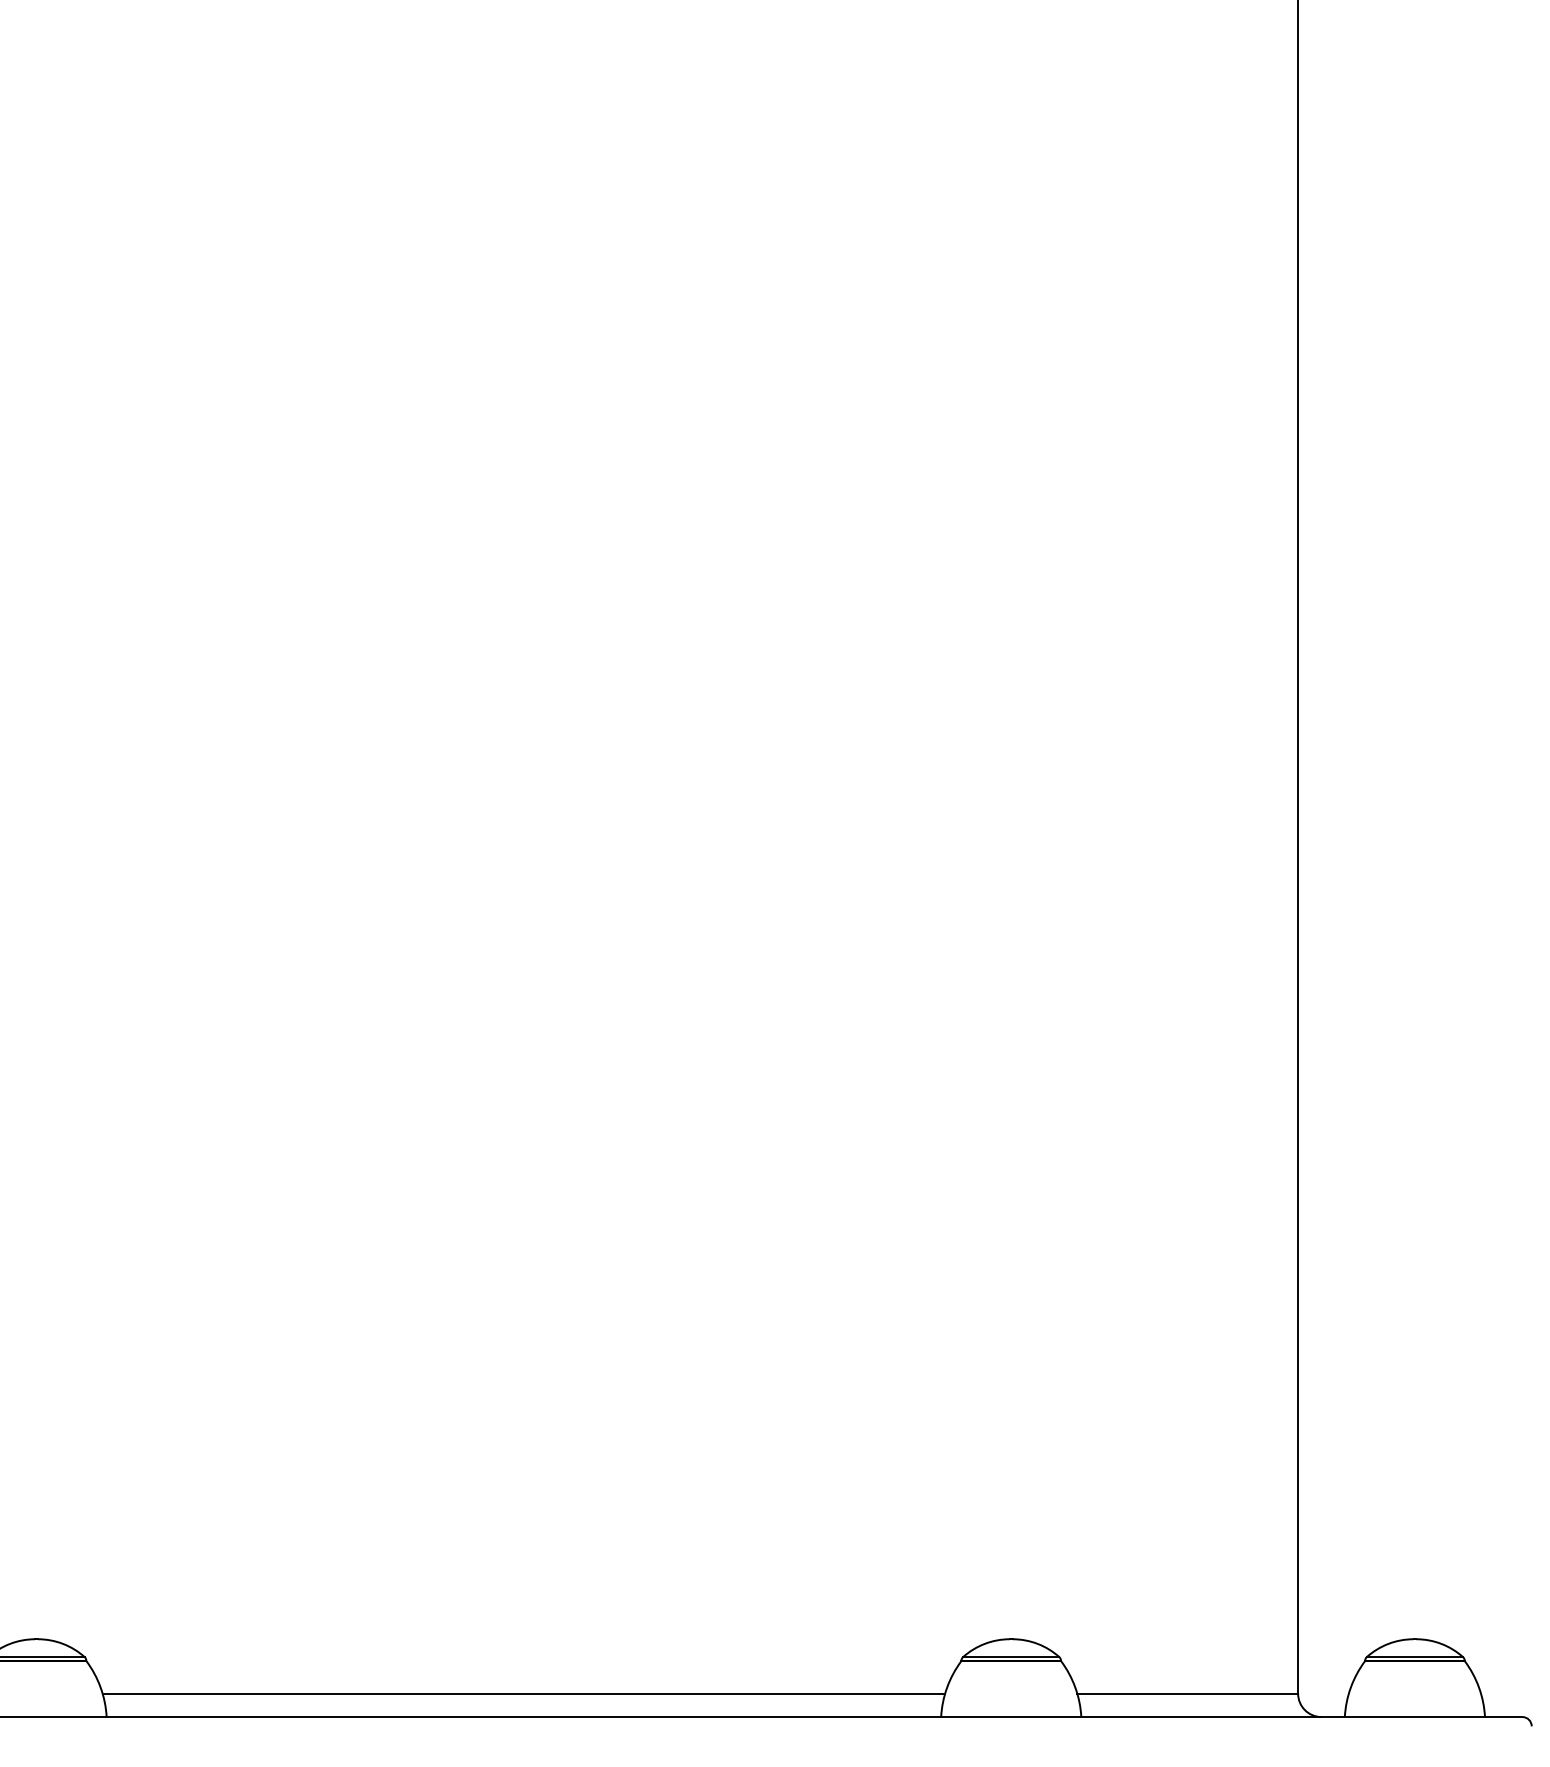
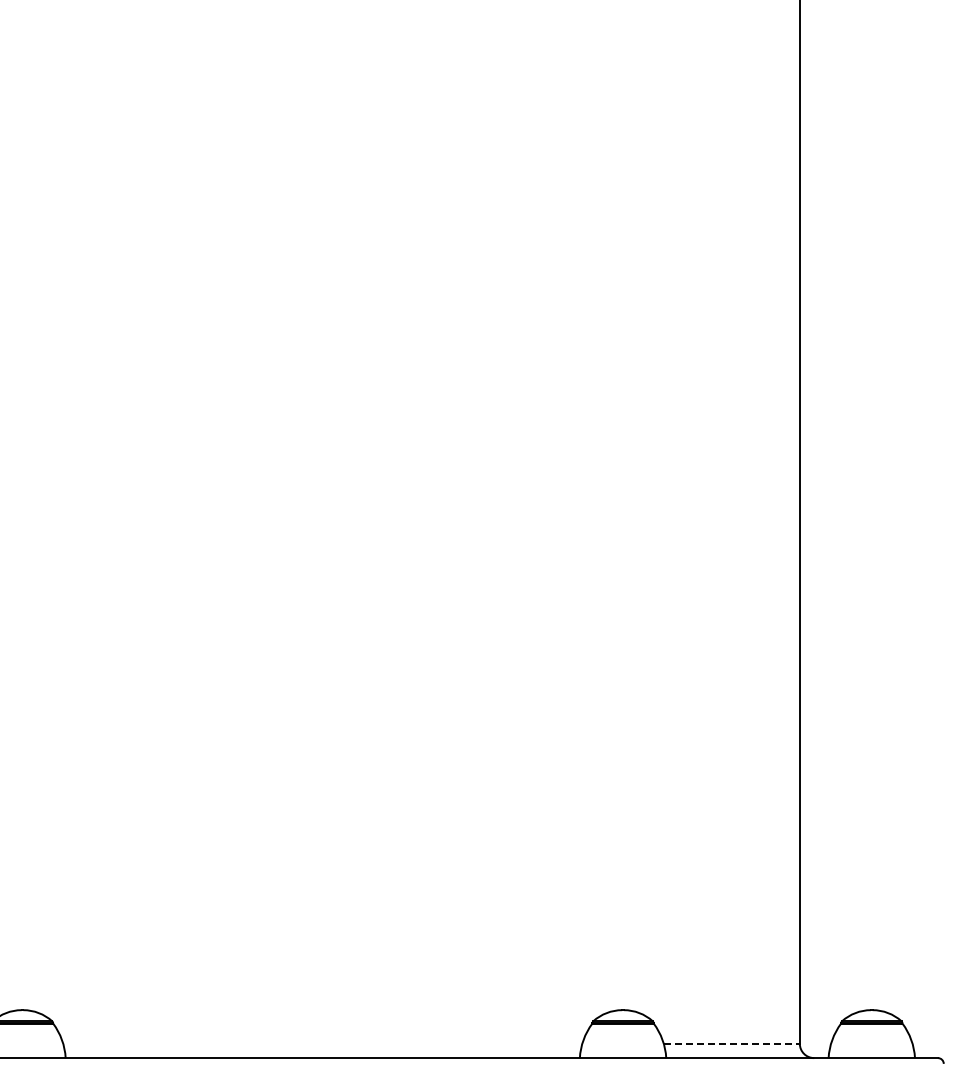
line: (523, 1693) -> (322, 1043), removed
line: (1188, 1693) -> (732, 1043), solid -> dashed

